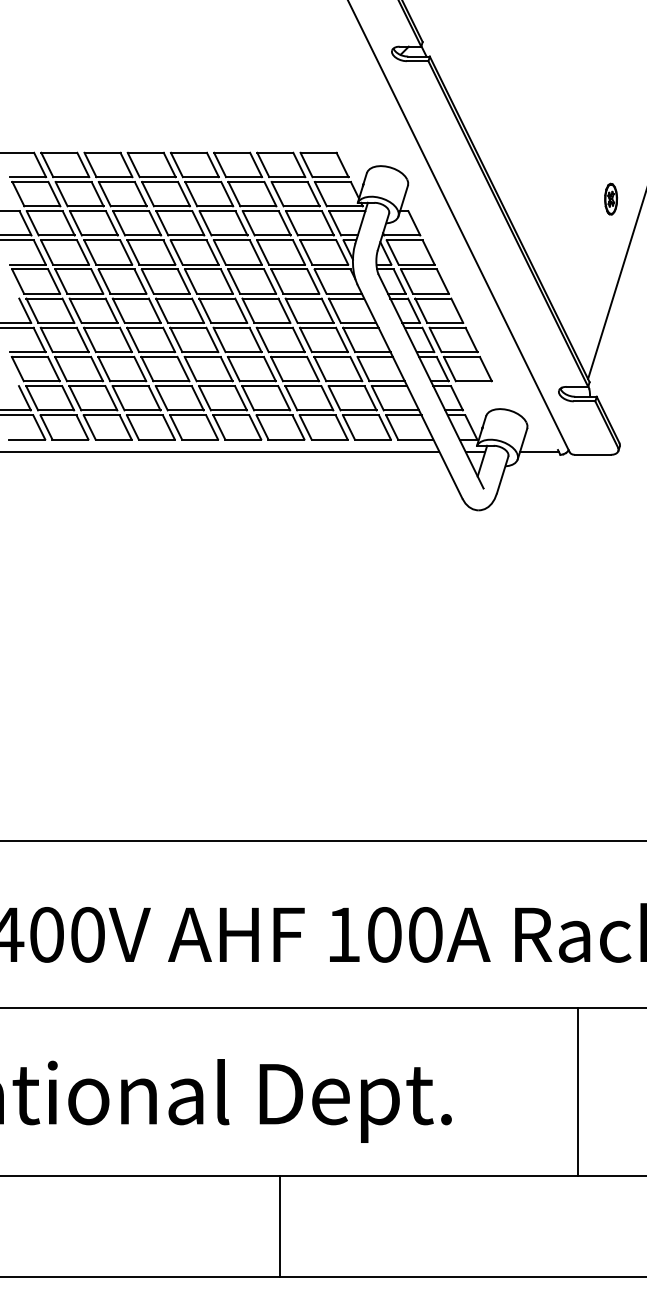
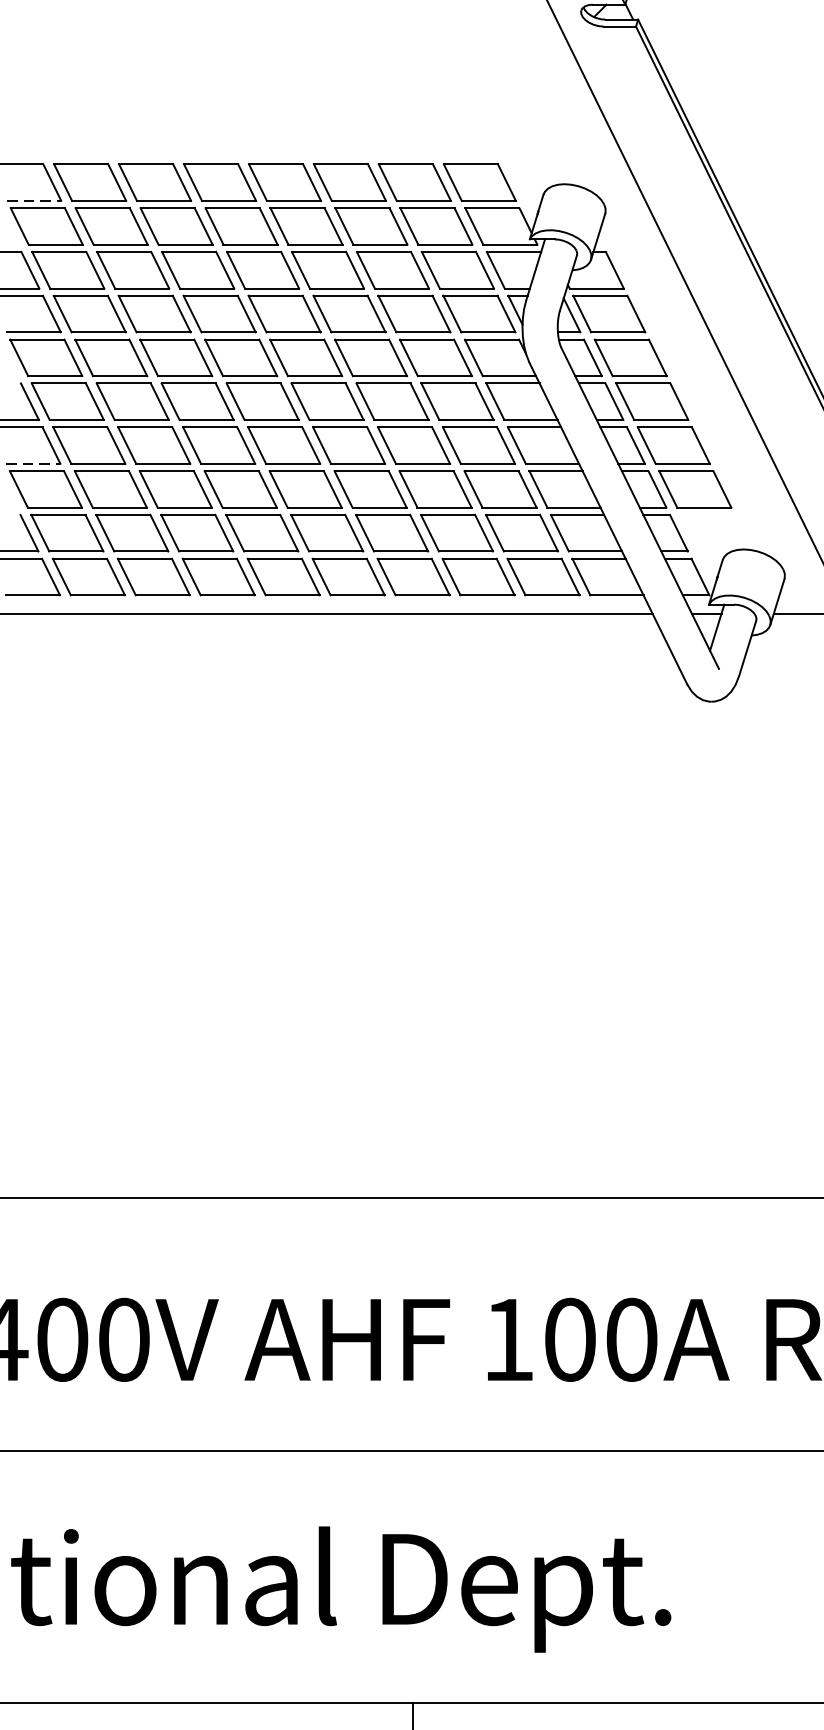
line: (28, 177) -> (34, 201), solid -> dashed
line: (28, 352) -> (34, 464), solid -> dashed

